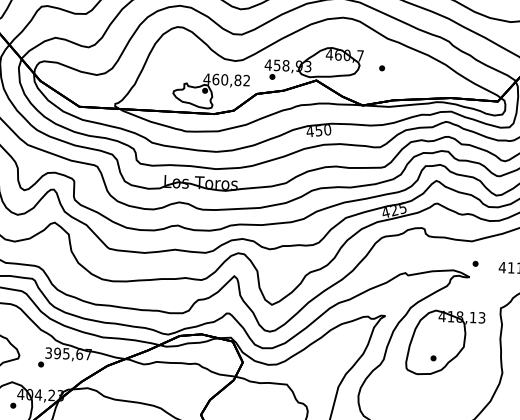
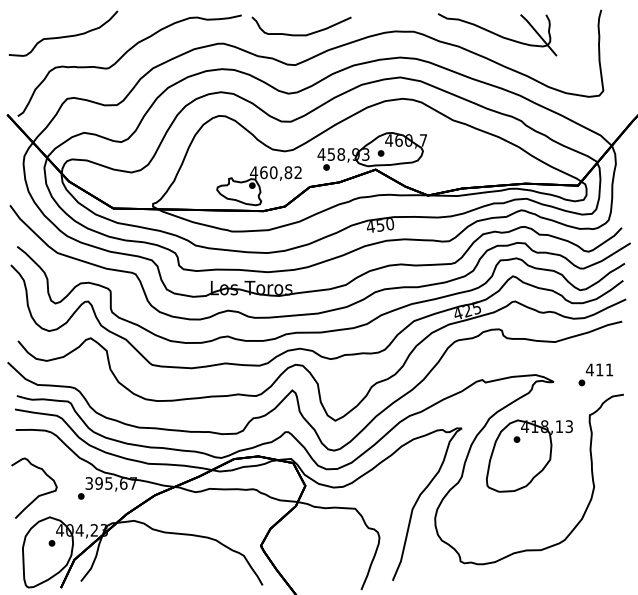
part: (381, 68) -> (380, 153), moved
part: (475, 263) -> (581, 382), moved
part: (433, 358) -> (516, 439), moved

